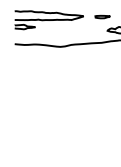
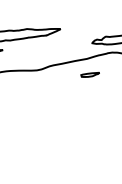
part: (102, 16) -> (89, 74), moved

